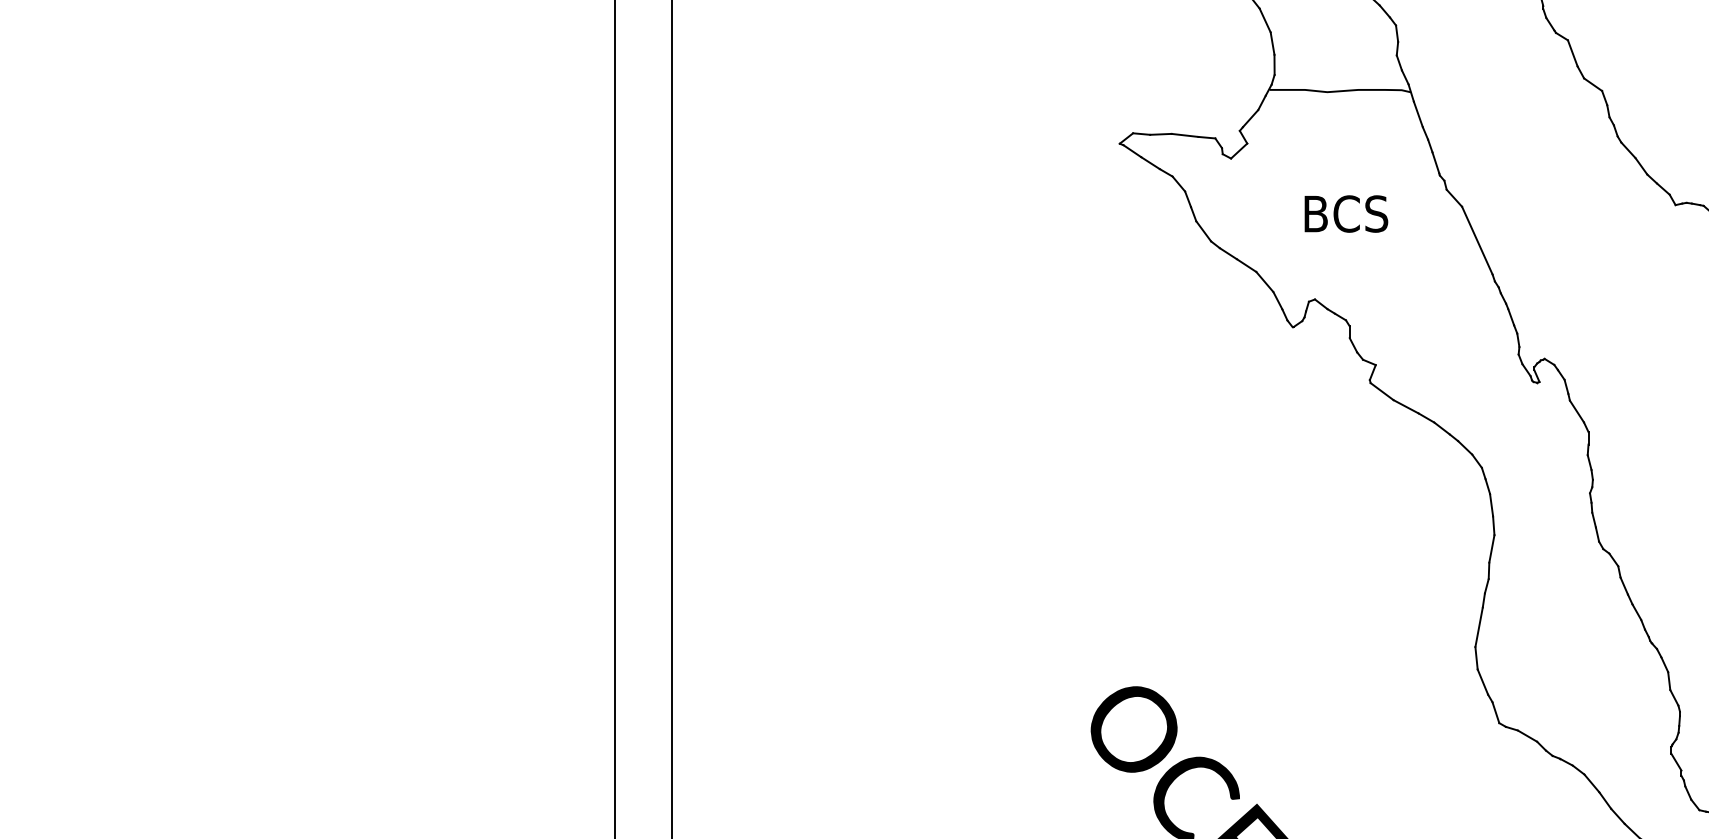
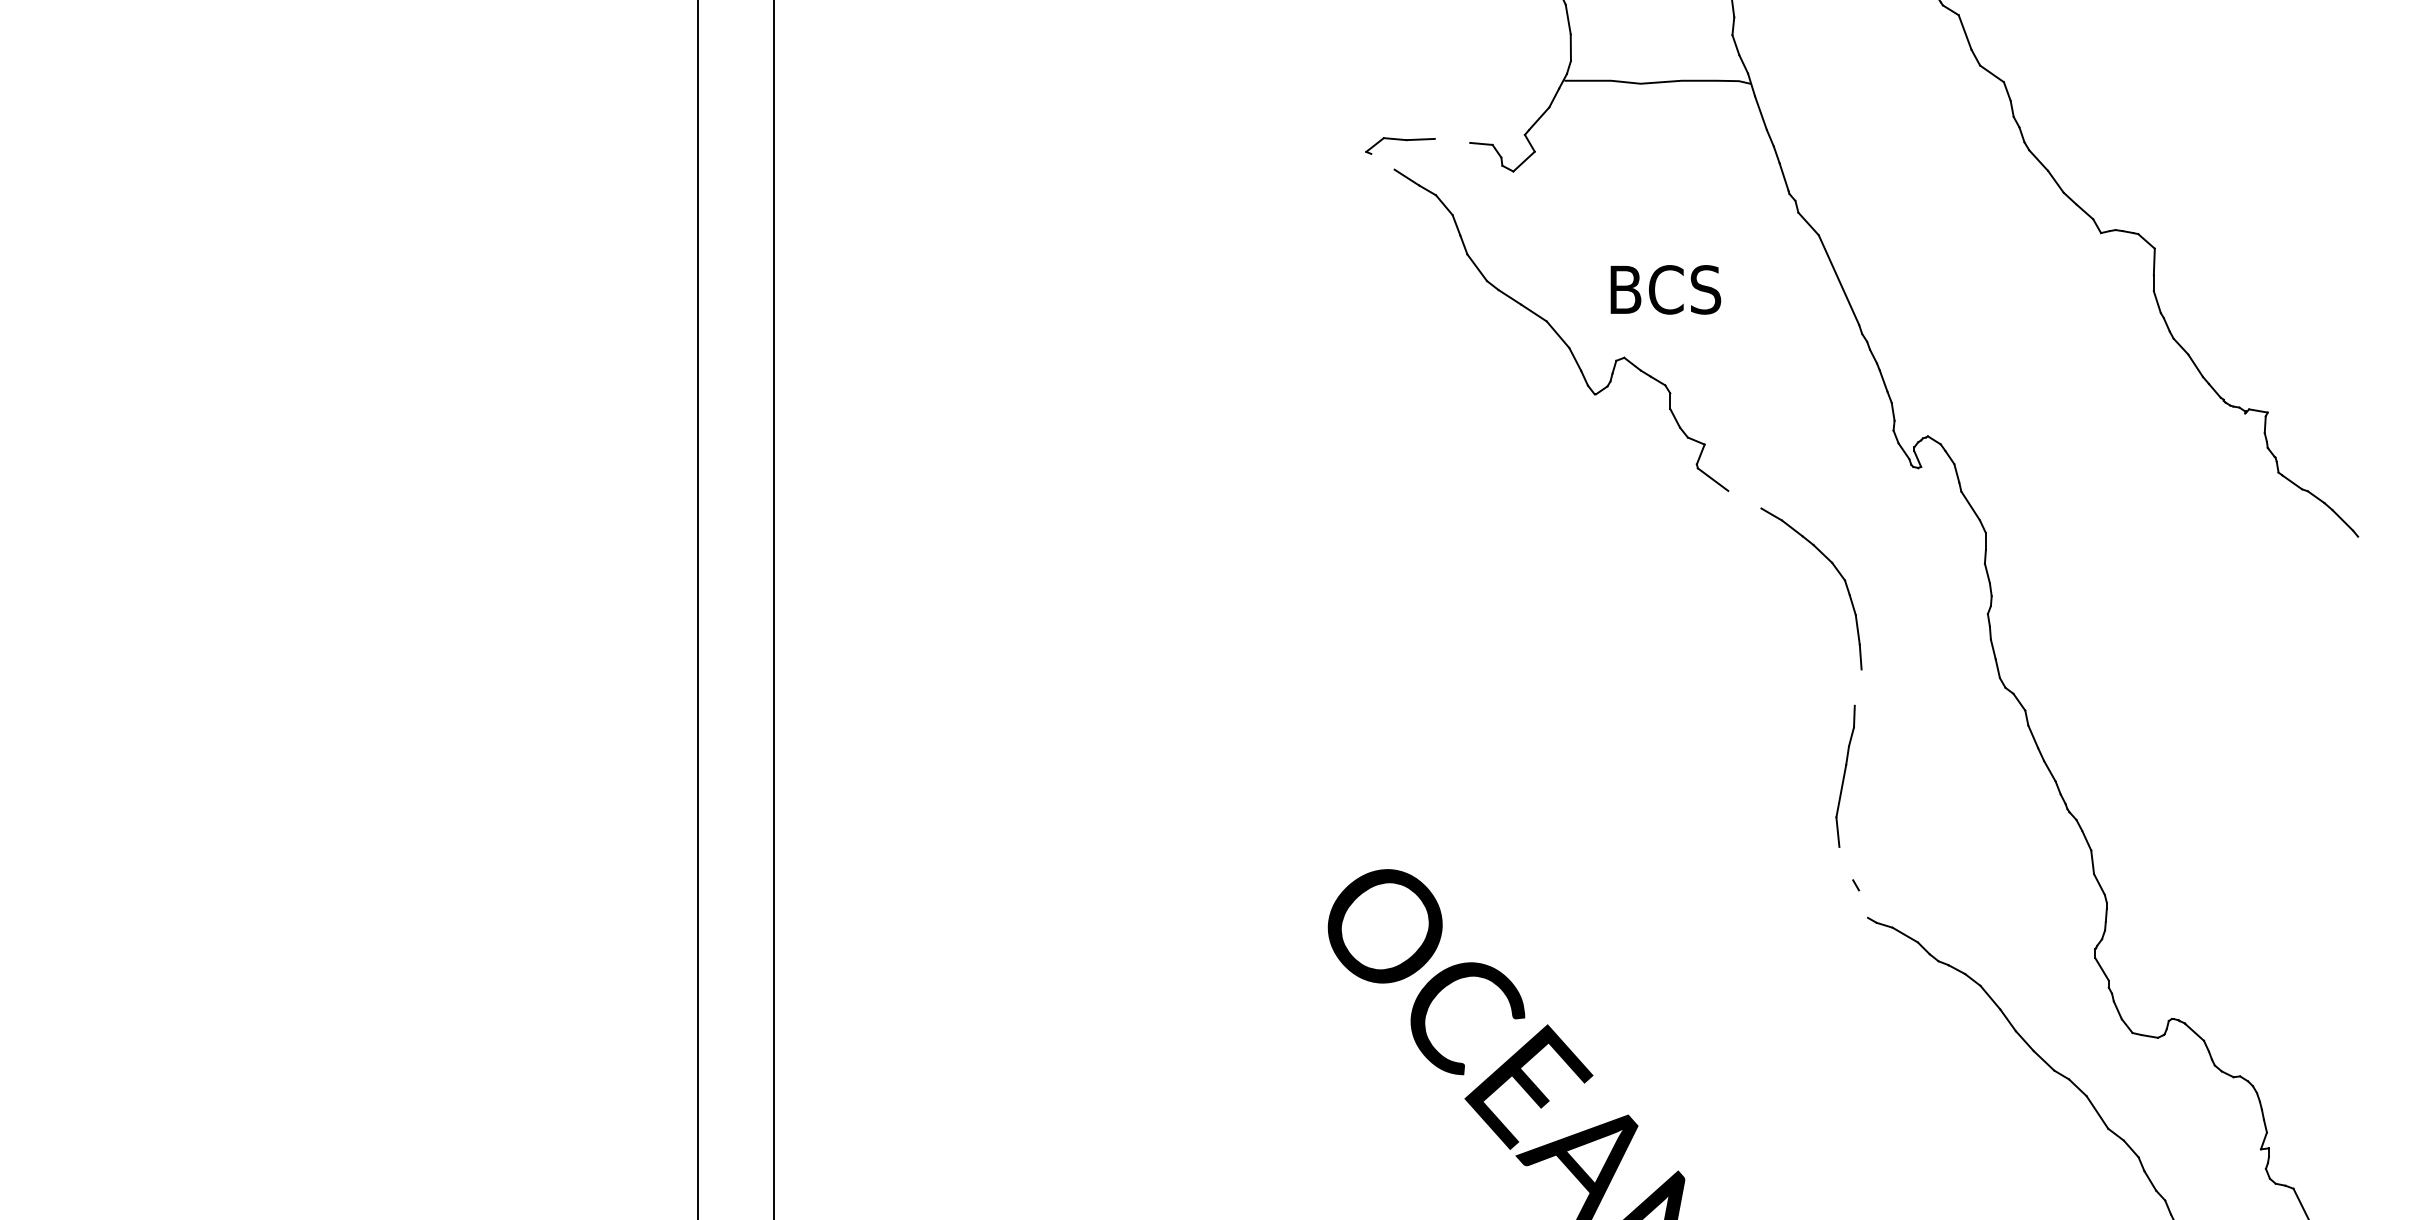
line: (1185, 135) -> (1452, 140), removed
line: (1132, 150) -> (1382, 161), removed
text: (1346, 213) -> (1665, 289), moved
line: (1405, 406) -> (1744, 499), removed
line: (1491, 548) -> (1857, 687), removed
line: (1483, 681) -> (1846, 863), removed
line: (1495, 712) -> (1862, 903), removed

